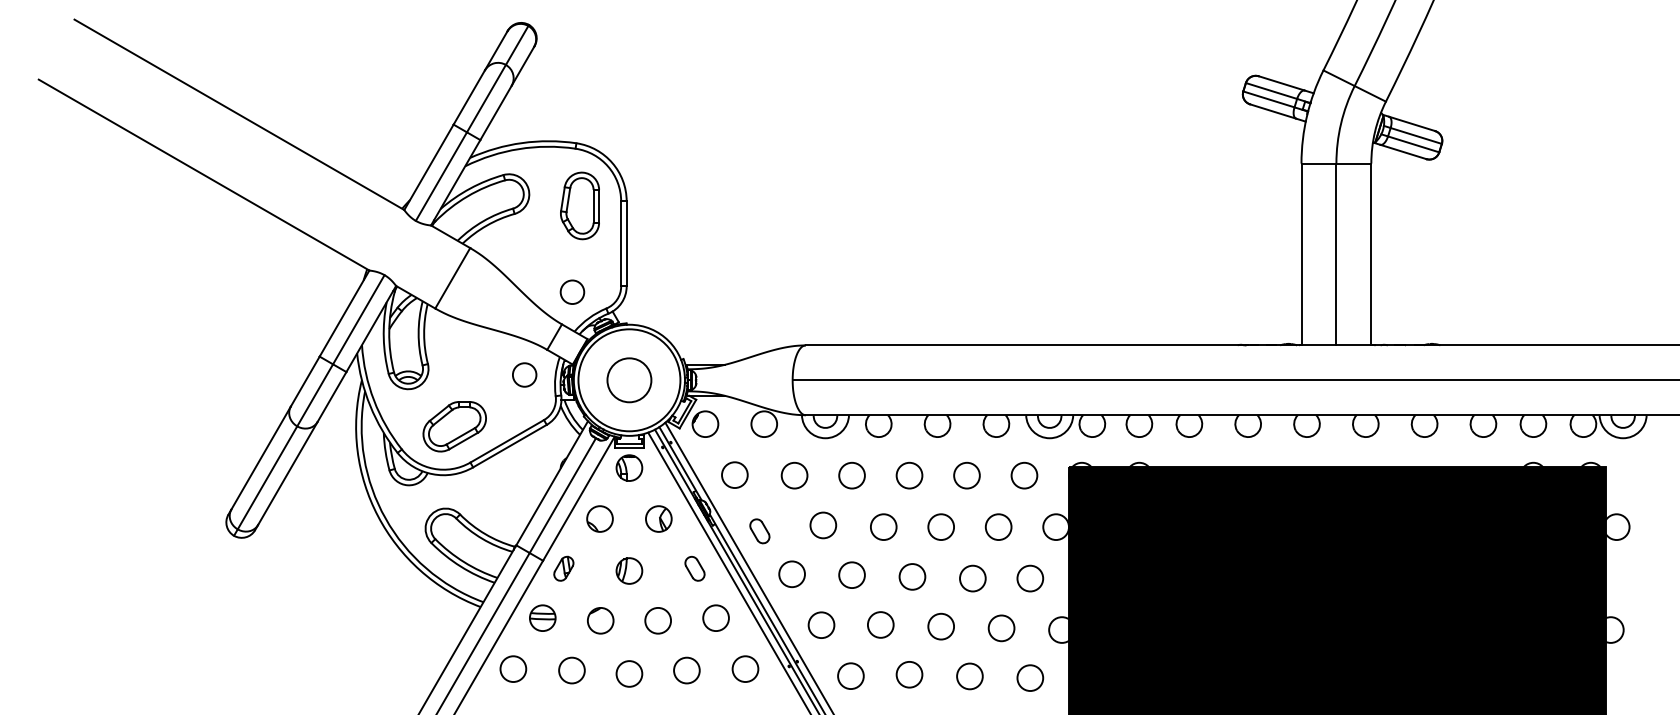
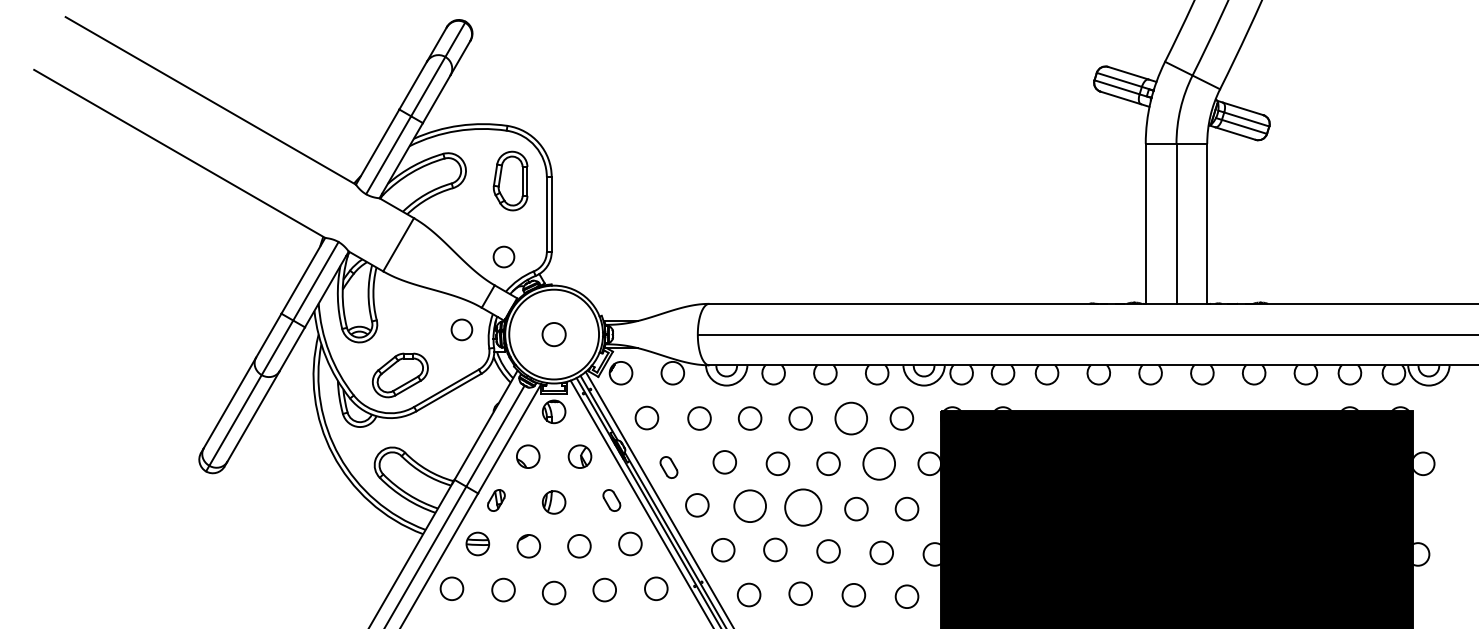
circle: (629, 380) -> (554, 334), size x0.6
circle: (966, 475) -> (850, 418), size x1.4
circle: (998, 526) -> (879, 463), size x1.4
circle: (851, 574) -> (749, 505), size x1.4
circle: (912, 576) -> (803, 507), size x1.6

